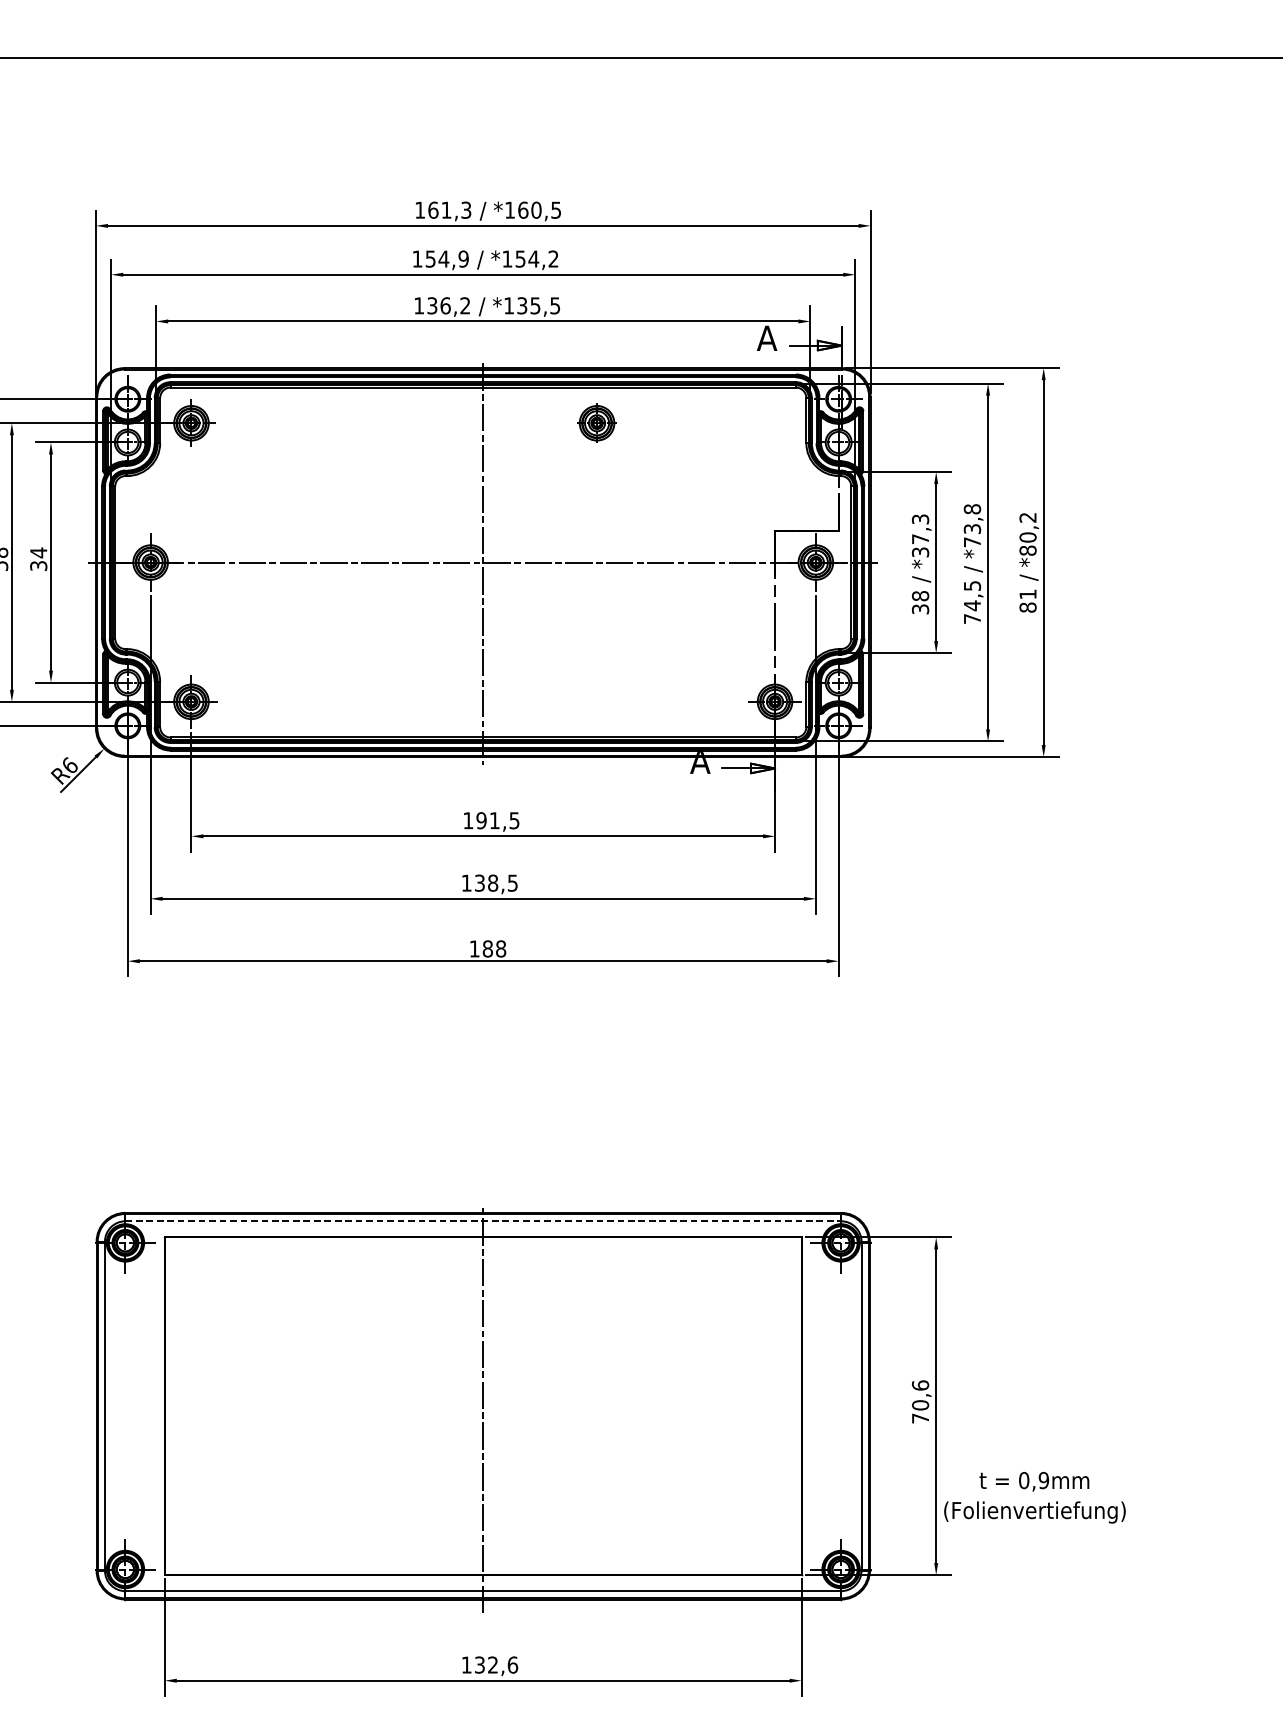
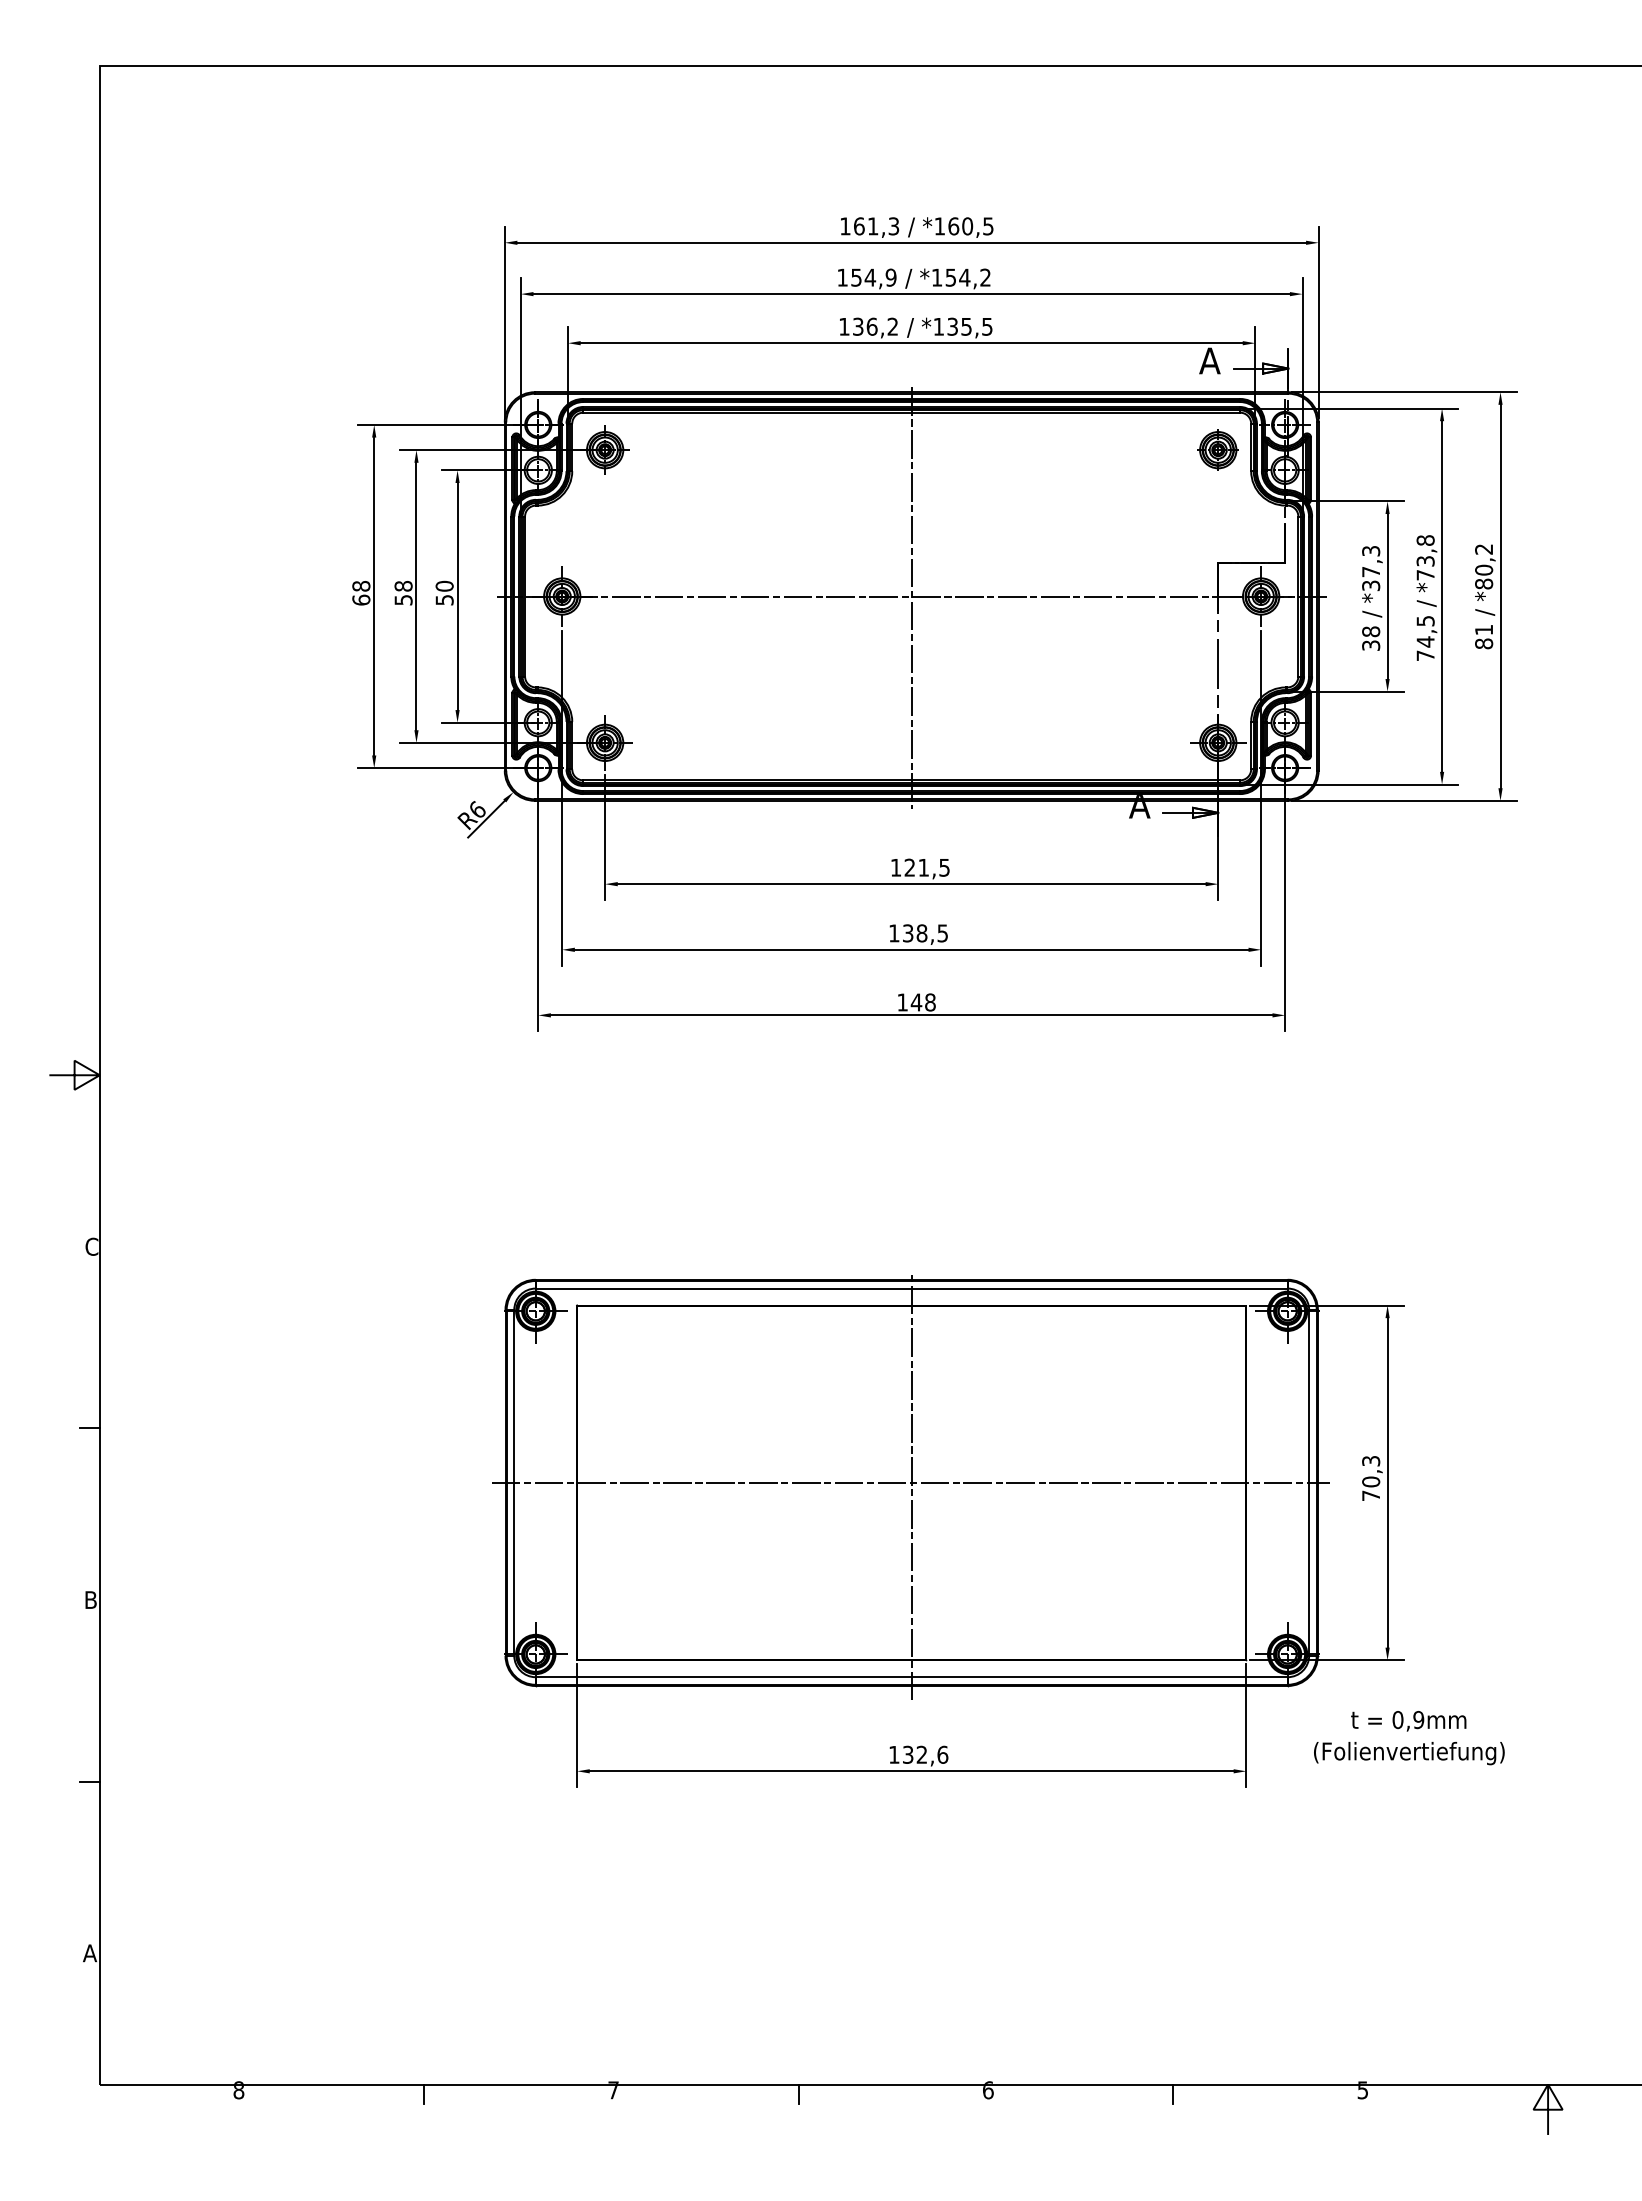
part: (596, 422) -> (1217, 449), moved
text: (38, 558) -> (444, 592), 34 -> 50
text: (481, 820) -> (909, 867), 191,5 -> 121,5
text: (487, 948) -> (916, 1002), 188 -> 148
line: (483, 1221) -> (911, 1288), dashed -> solid
text: (920, 1384) -> (1371, 1460), 70,6 -> 70,3
line: (482, 1405) -> (910, 1482), added
text: (1035, 1498) -> (1409, 1738), moved

